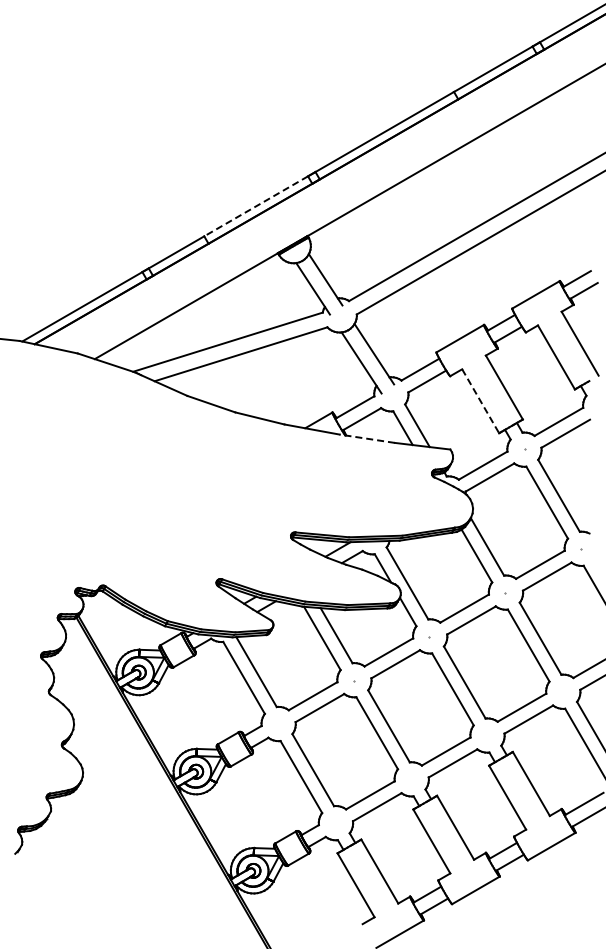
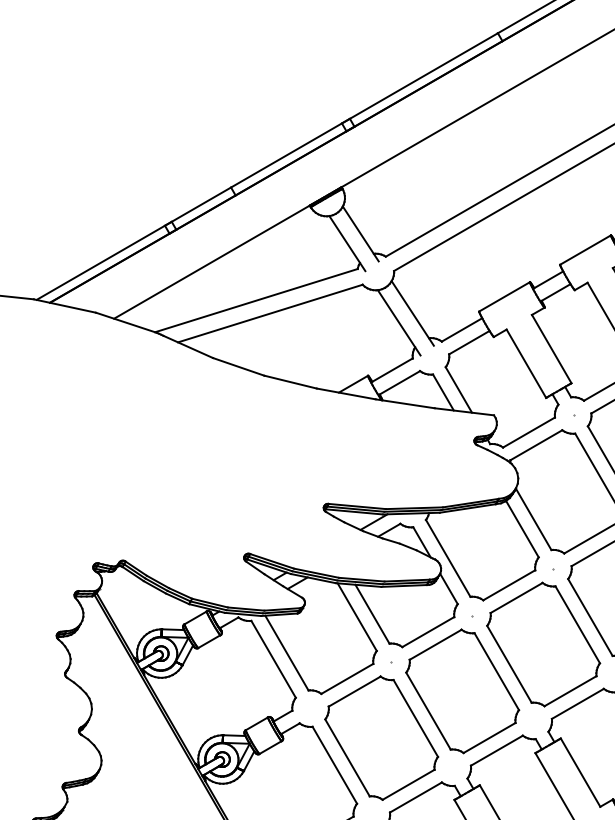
line: (256, 206) -> (286, 155), dashed -> solid
line: (480, 401) -> (526, 364), dashed -> solid
line: (367, 438) -> (405, 403), dashed -> solid

